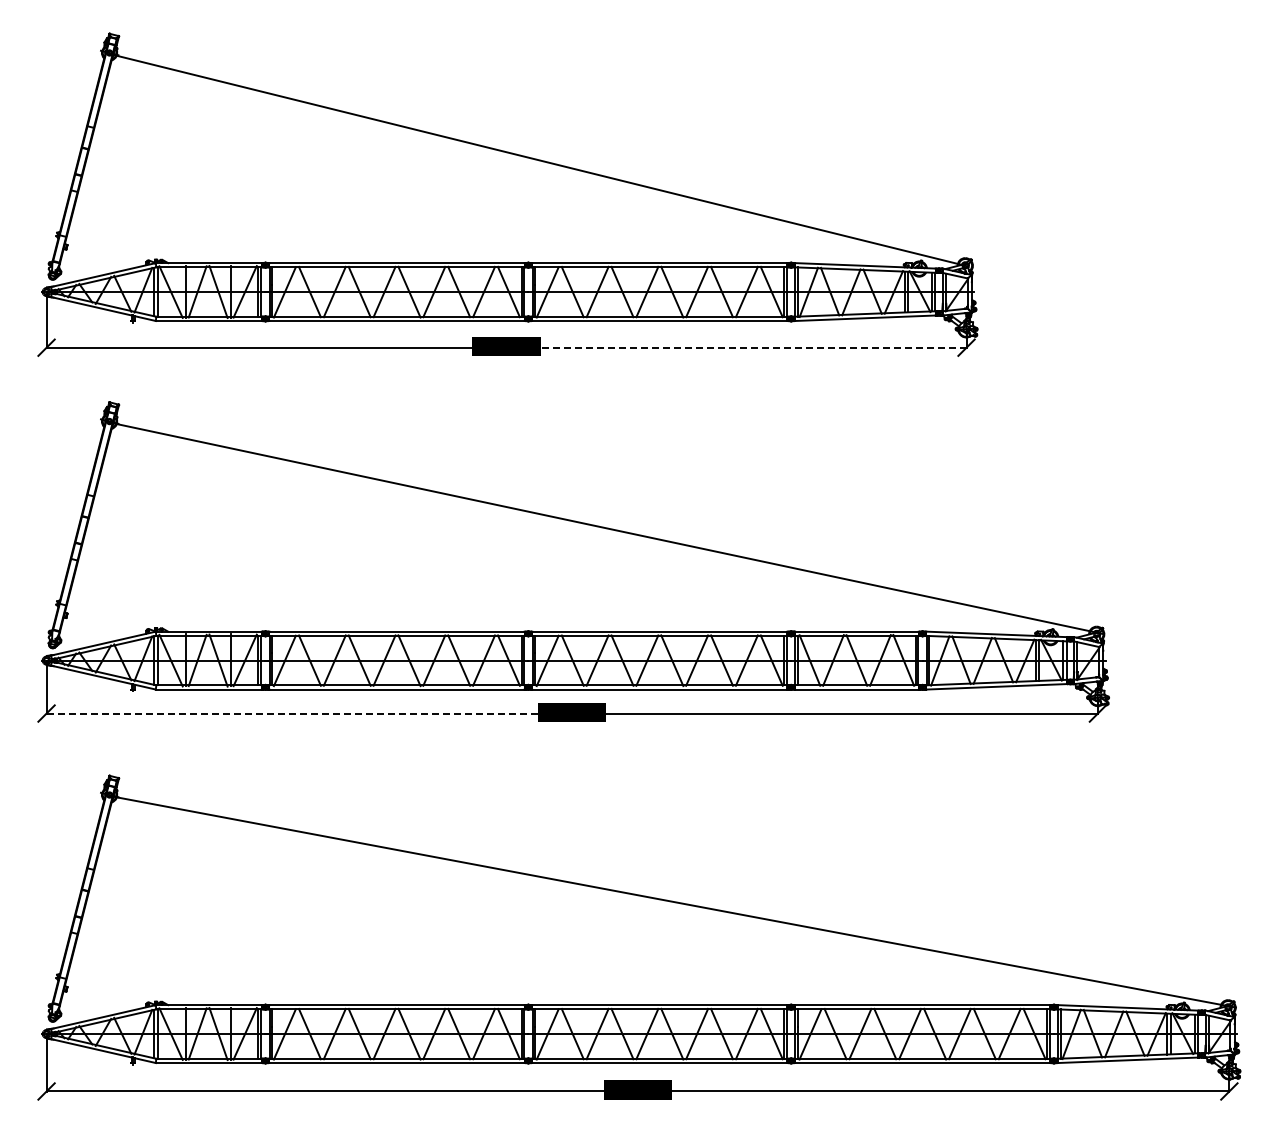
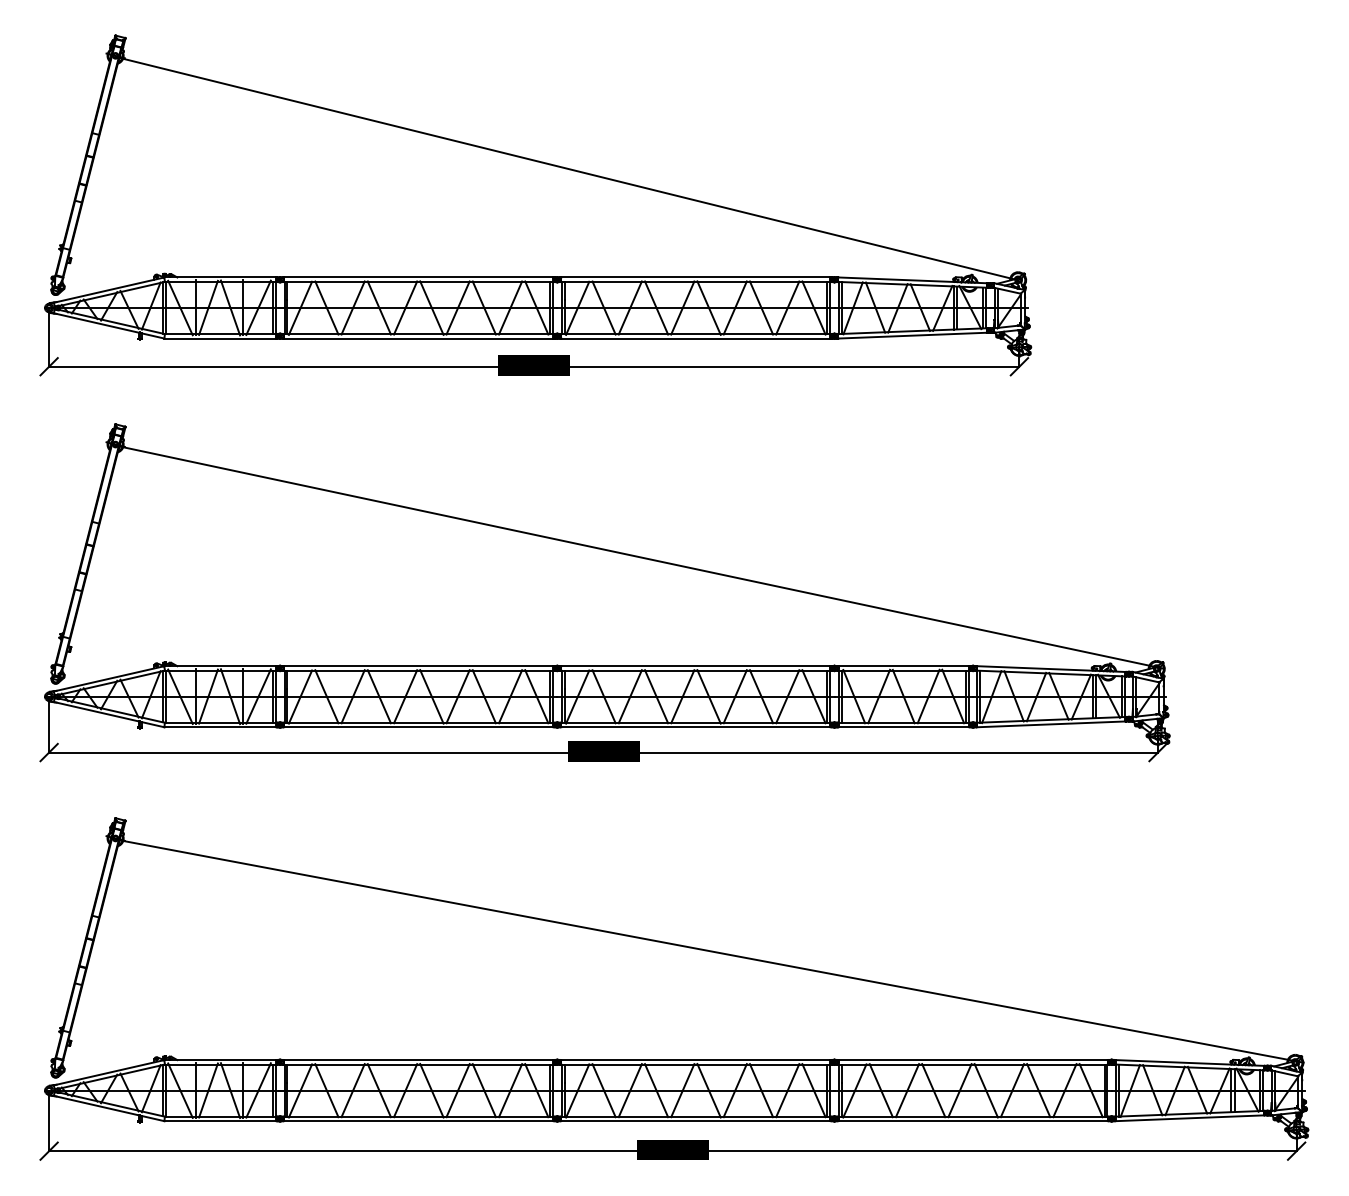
line: (750, 347) -> (791, 366), dashed -> solid
line: (294, 713) -> (310, 752), dashed -> solid

